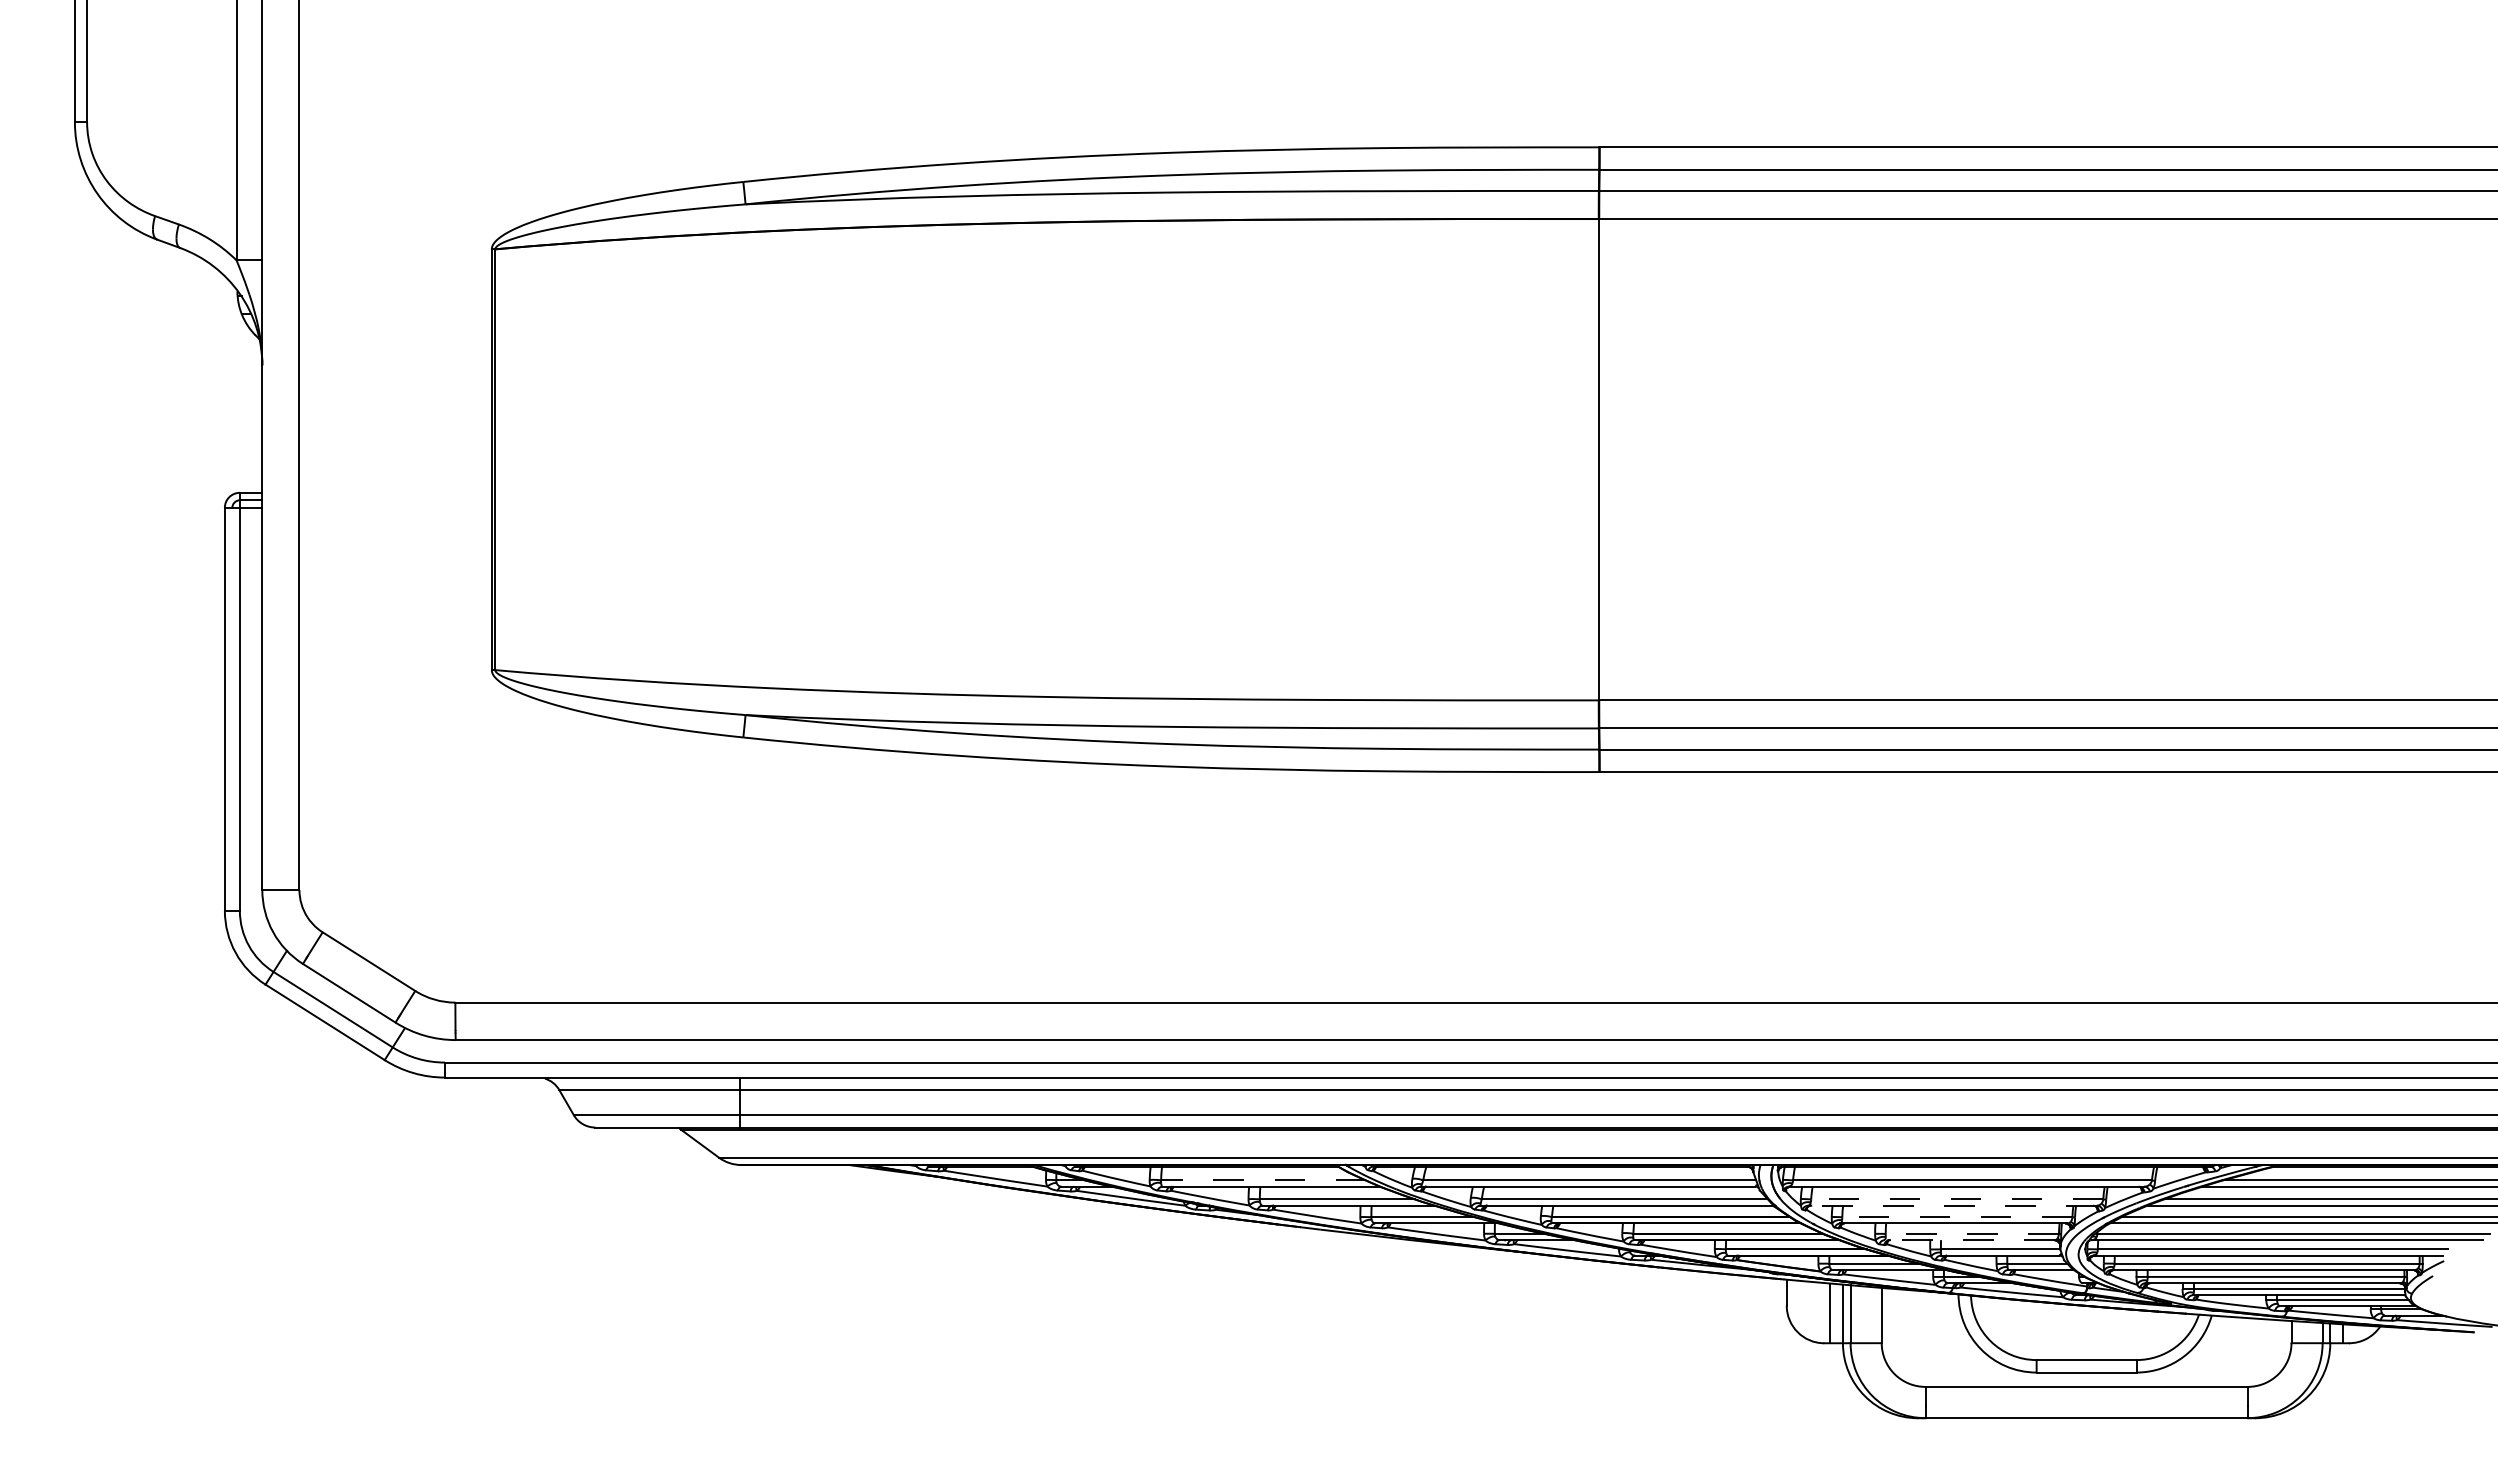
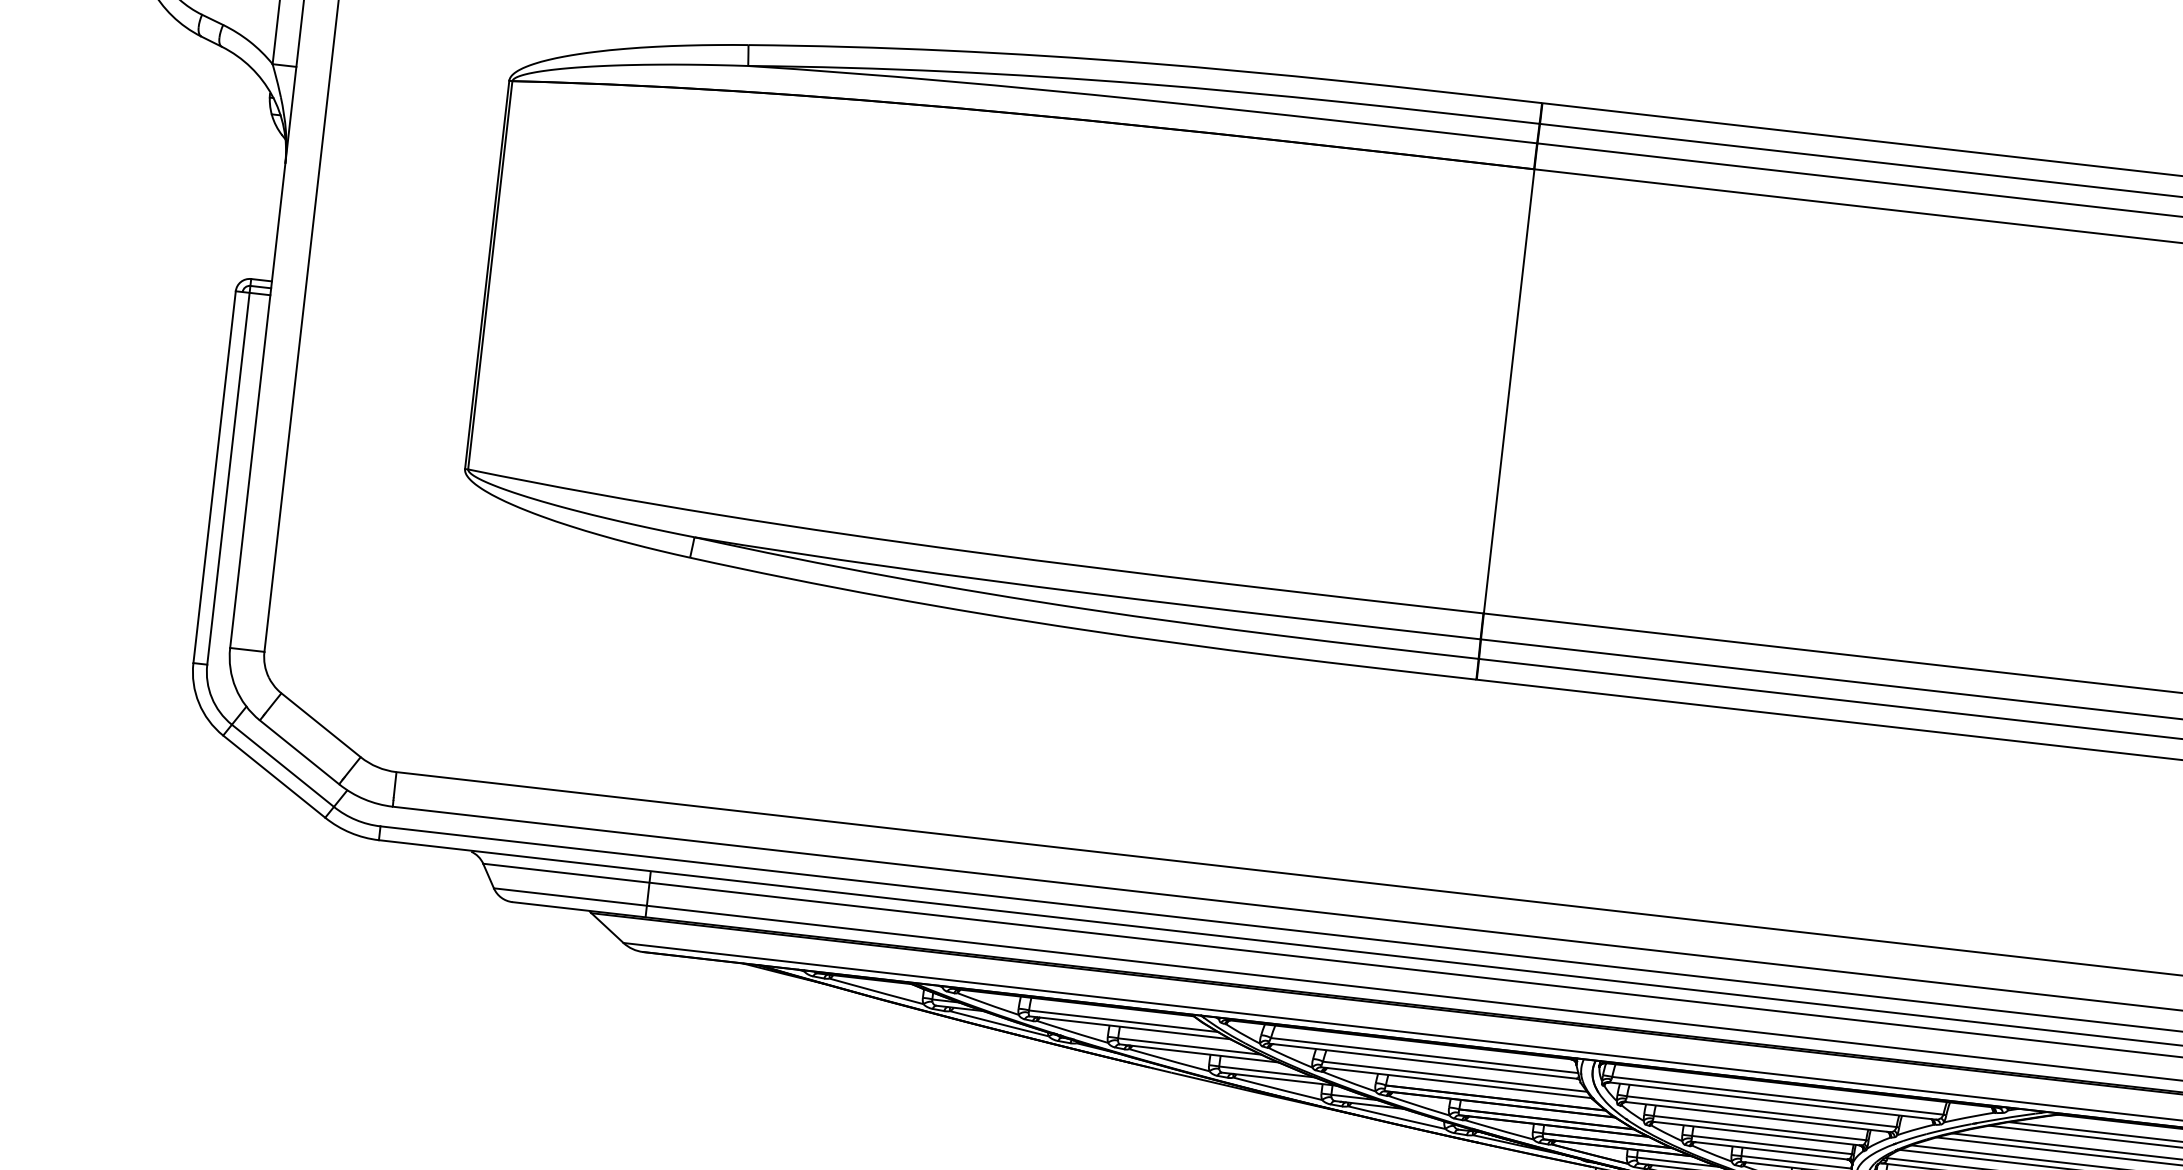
line: (1263, 1180) -> (1123, 1021), dashed -> solid
line: (1956, 1199) -> (1761, 1111), dashed -> solid
line: (1952, 1205) -> (1756, 1116), dashed -> solid
line: (1956, 1217) -> (1759, 1128), dashed -> solid
line: (1972, 1233) -> (1772, 1144), dashed -> solid
line: (1969, 1240) -> (1768, 1150), dashed -> solid

